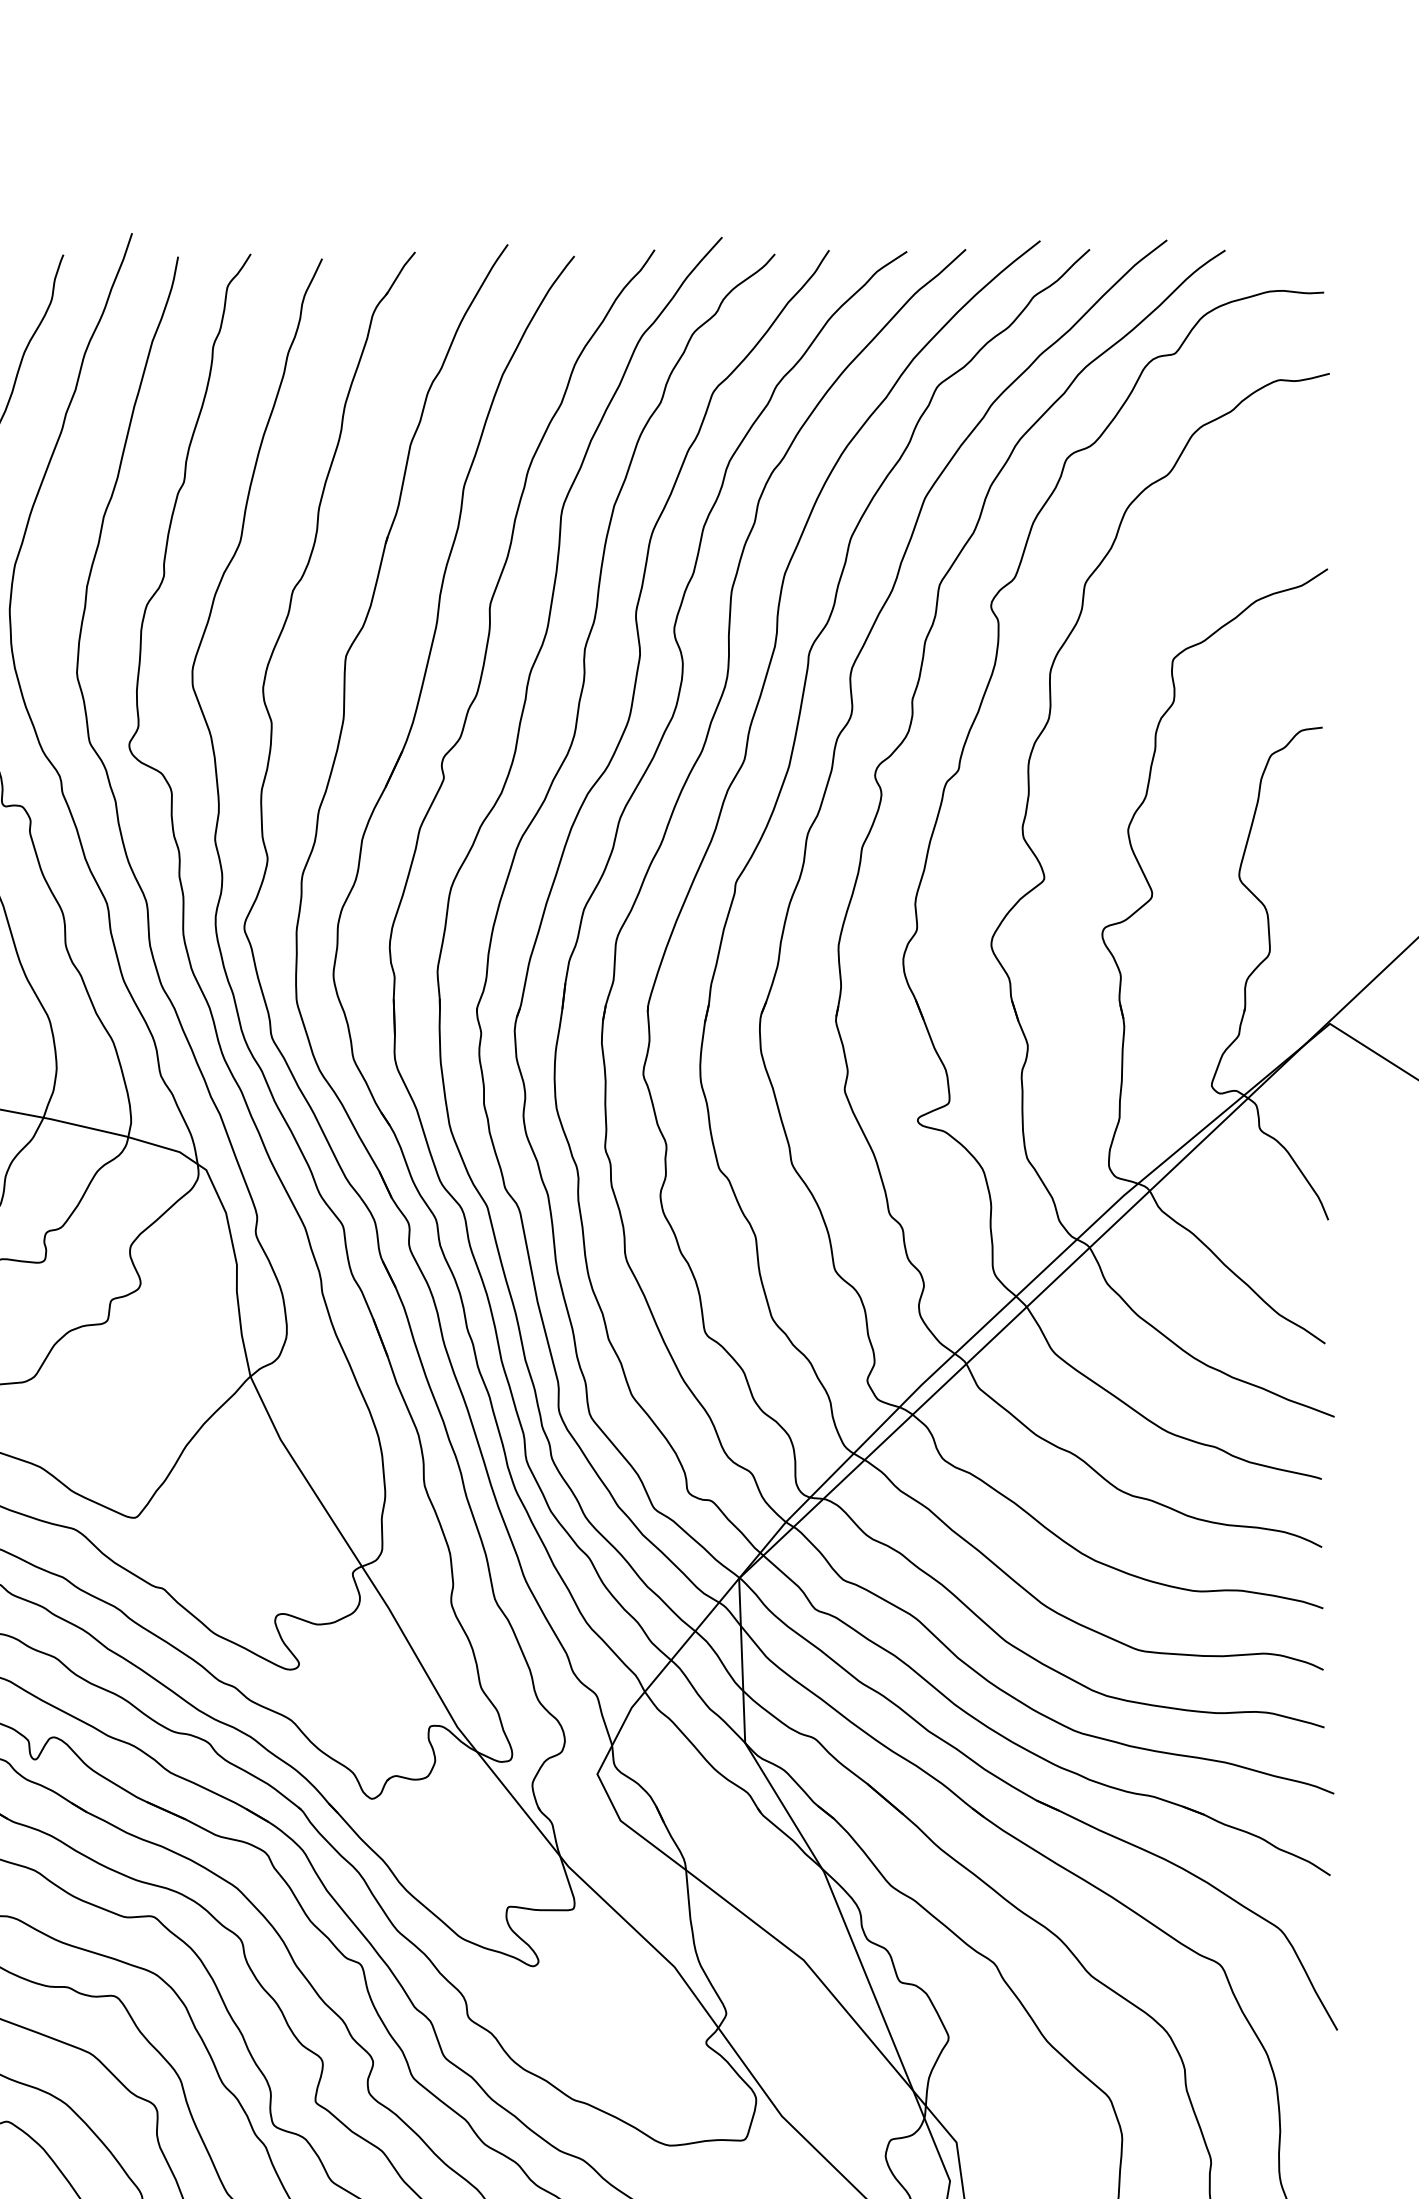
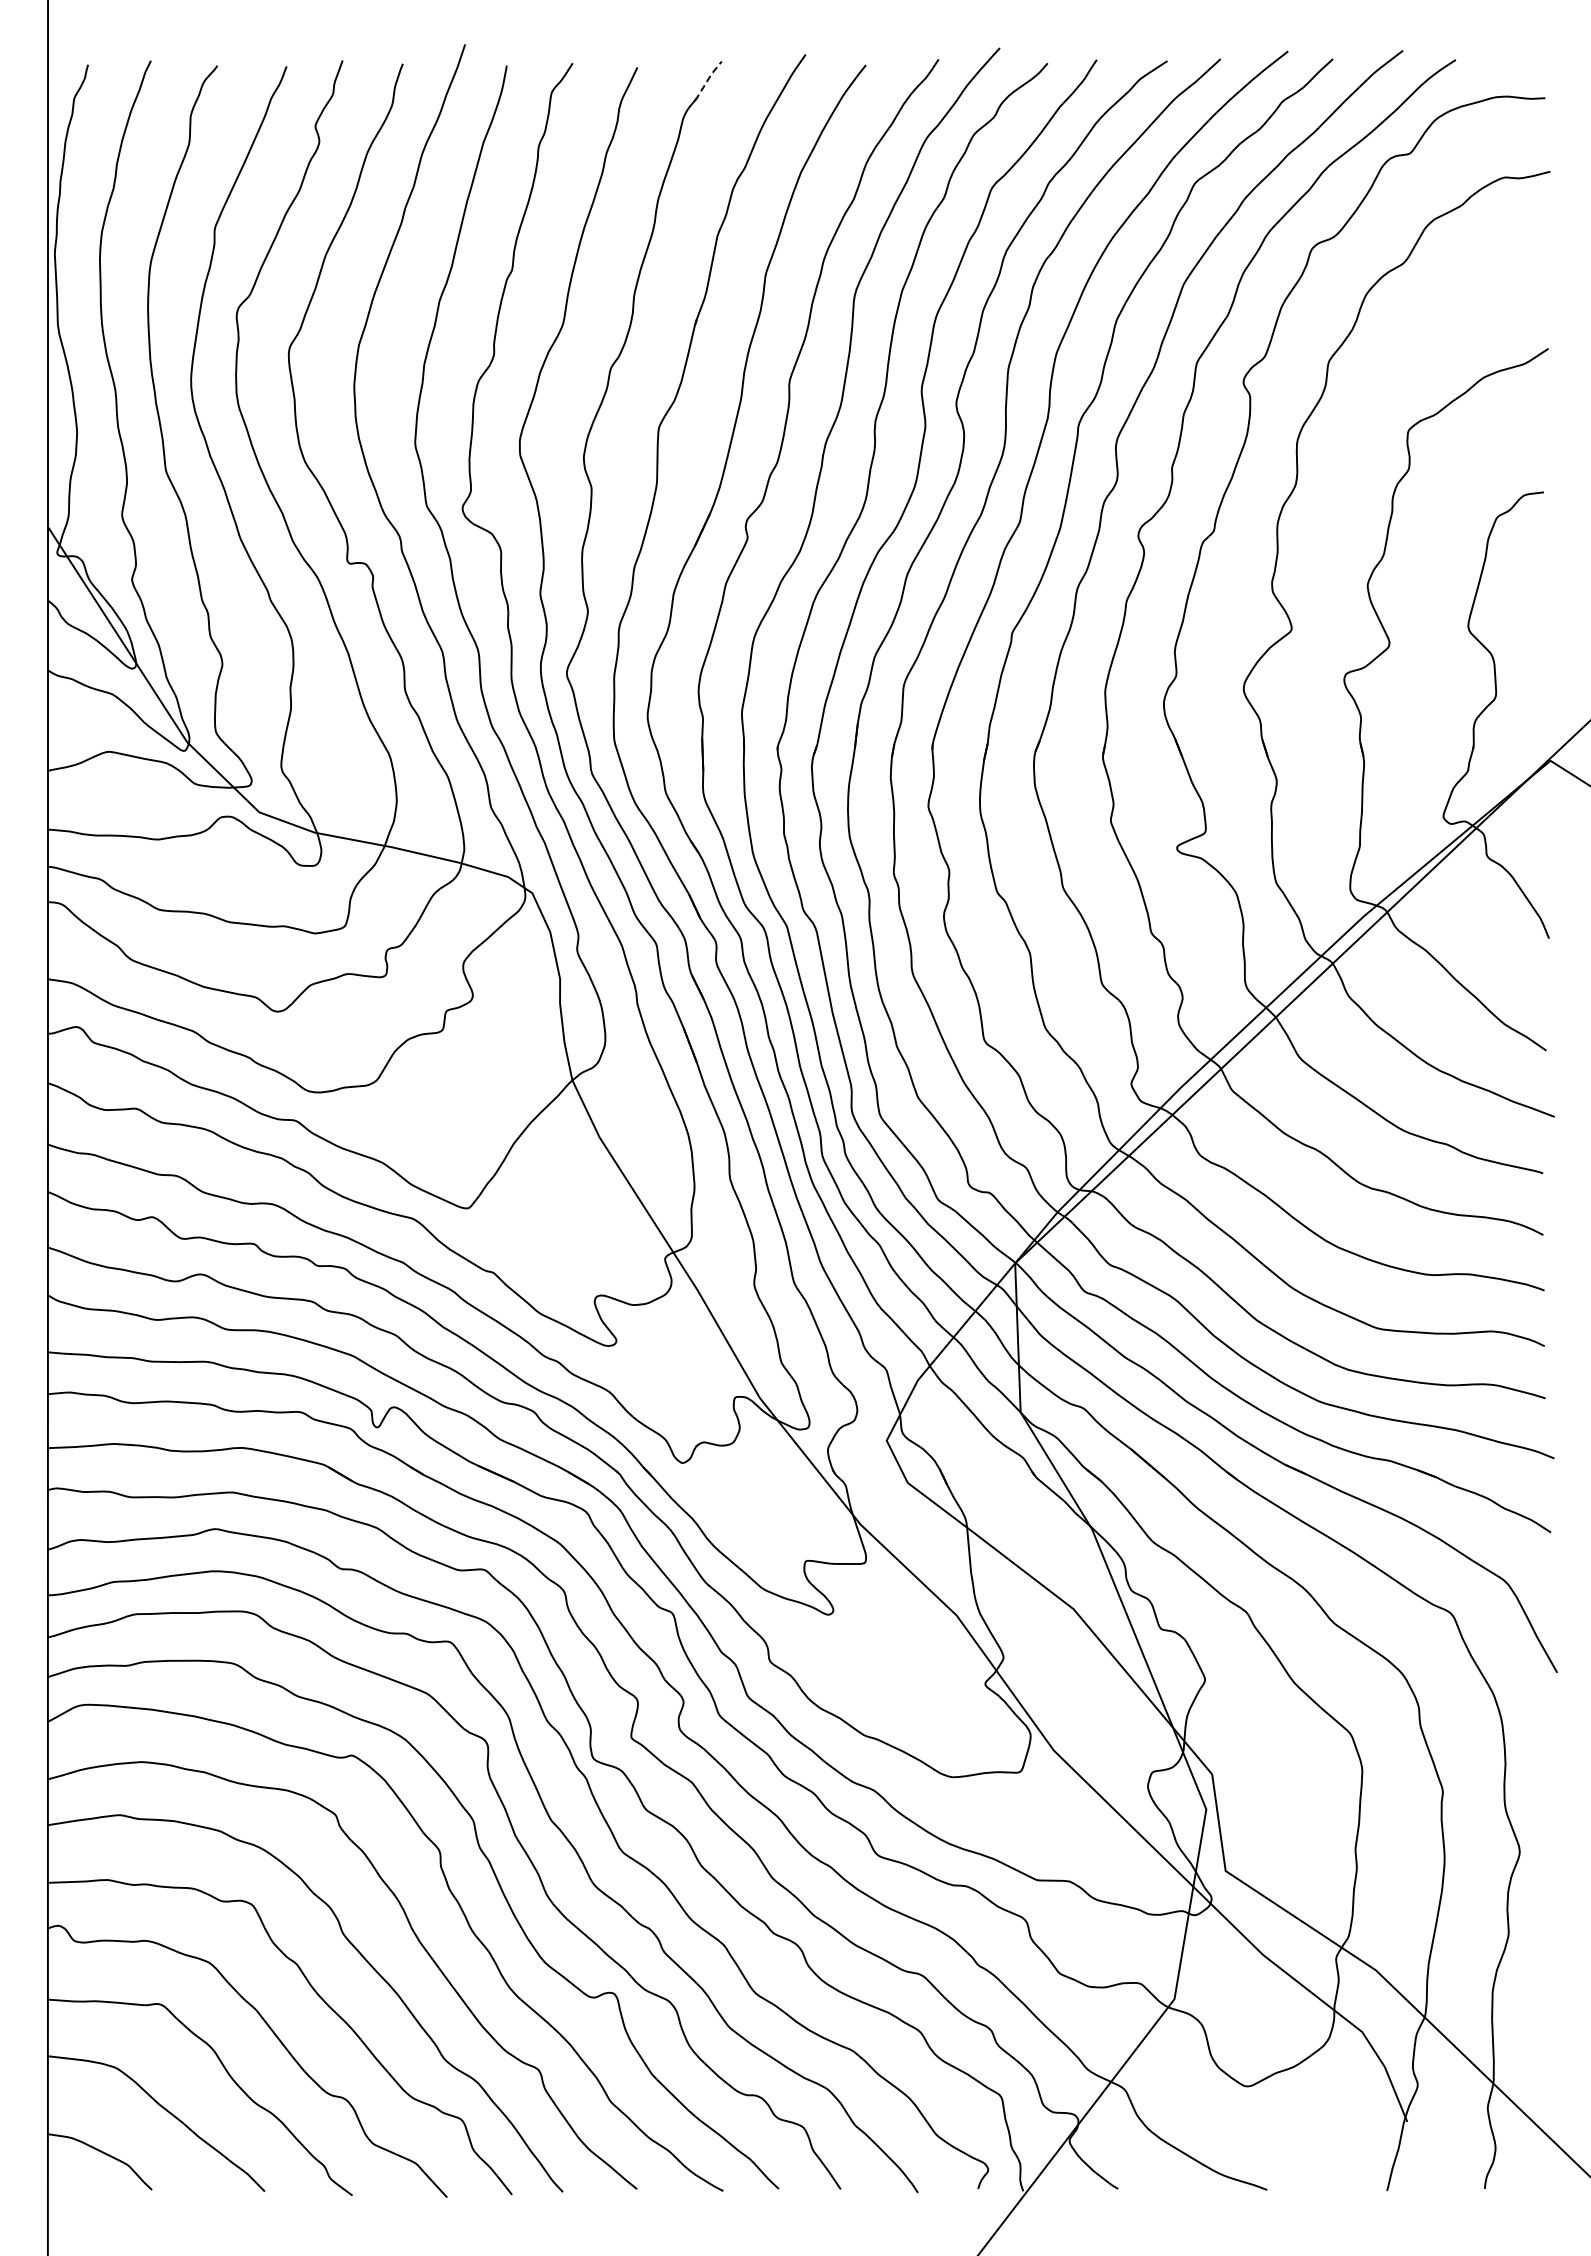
line: (399, 273) -> (707, 80), solid -> dashed

